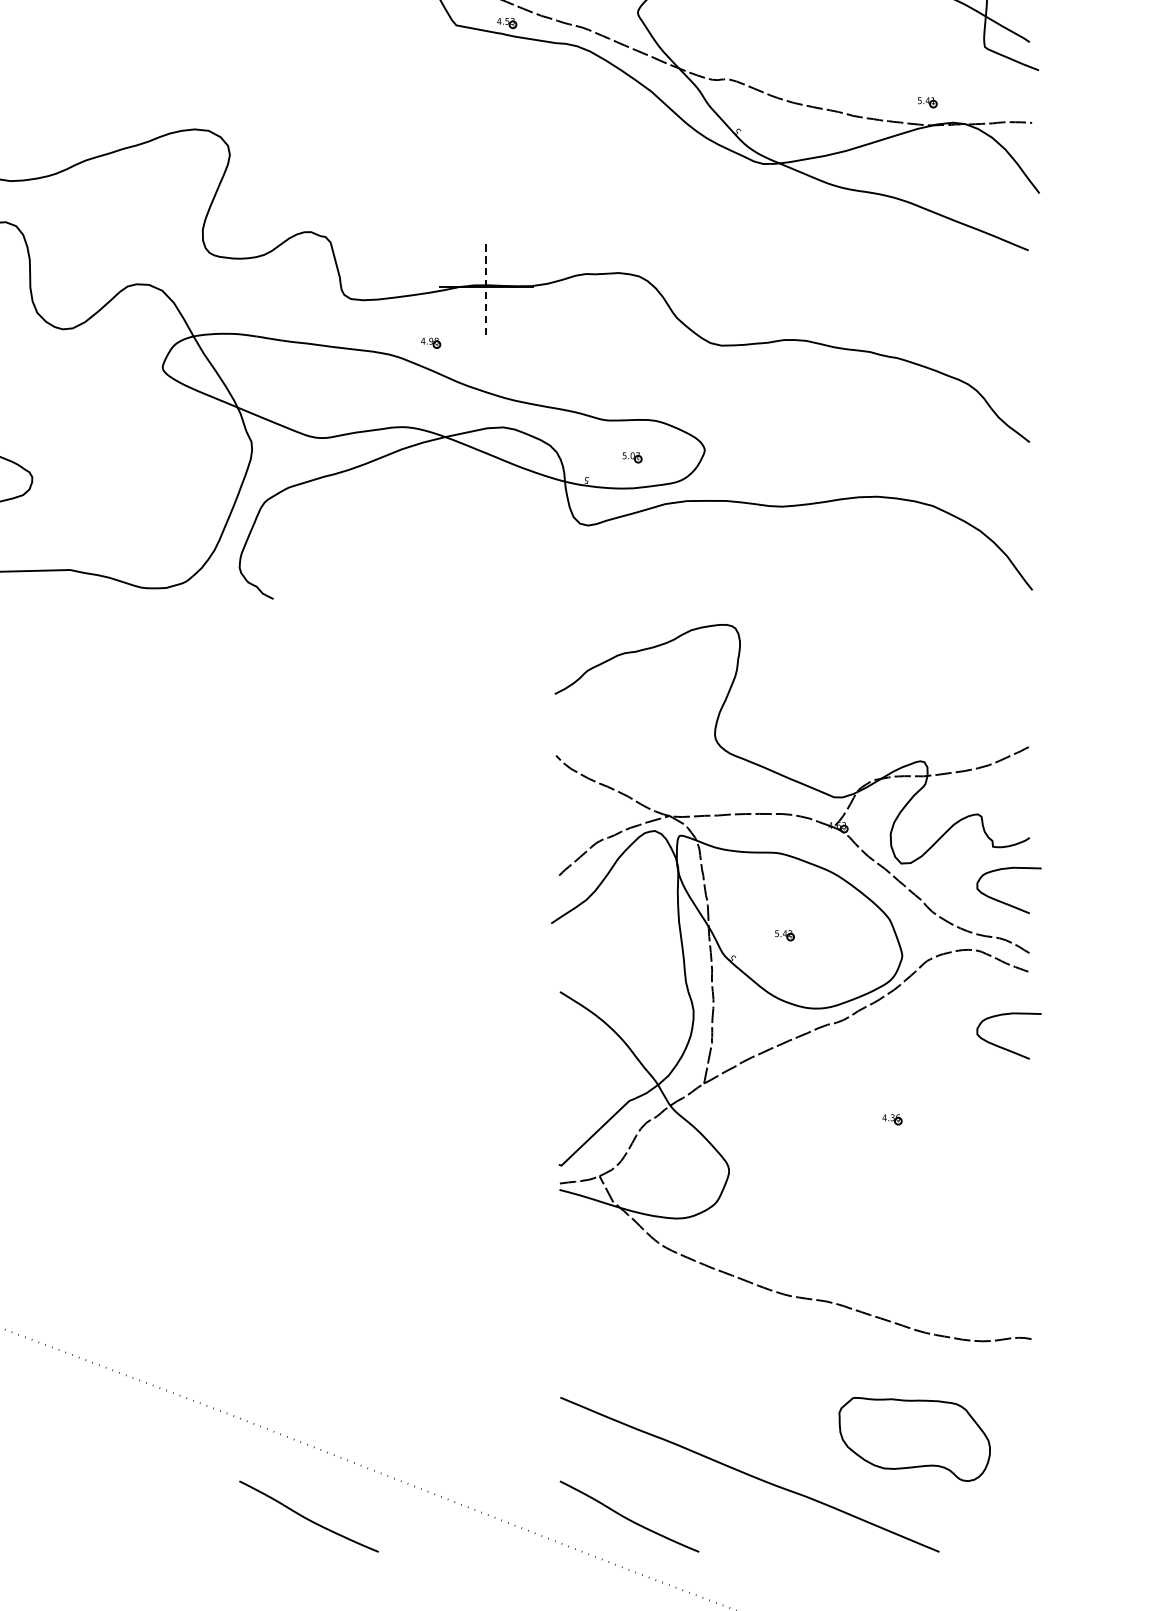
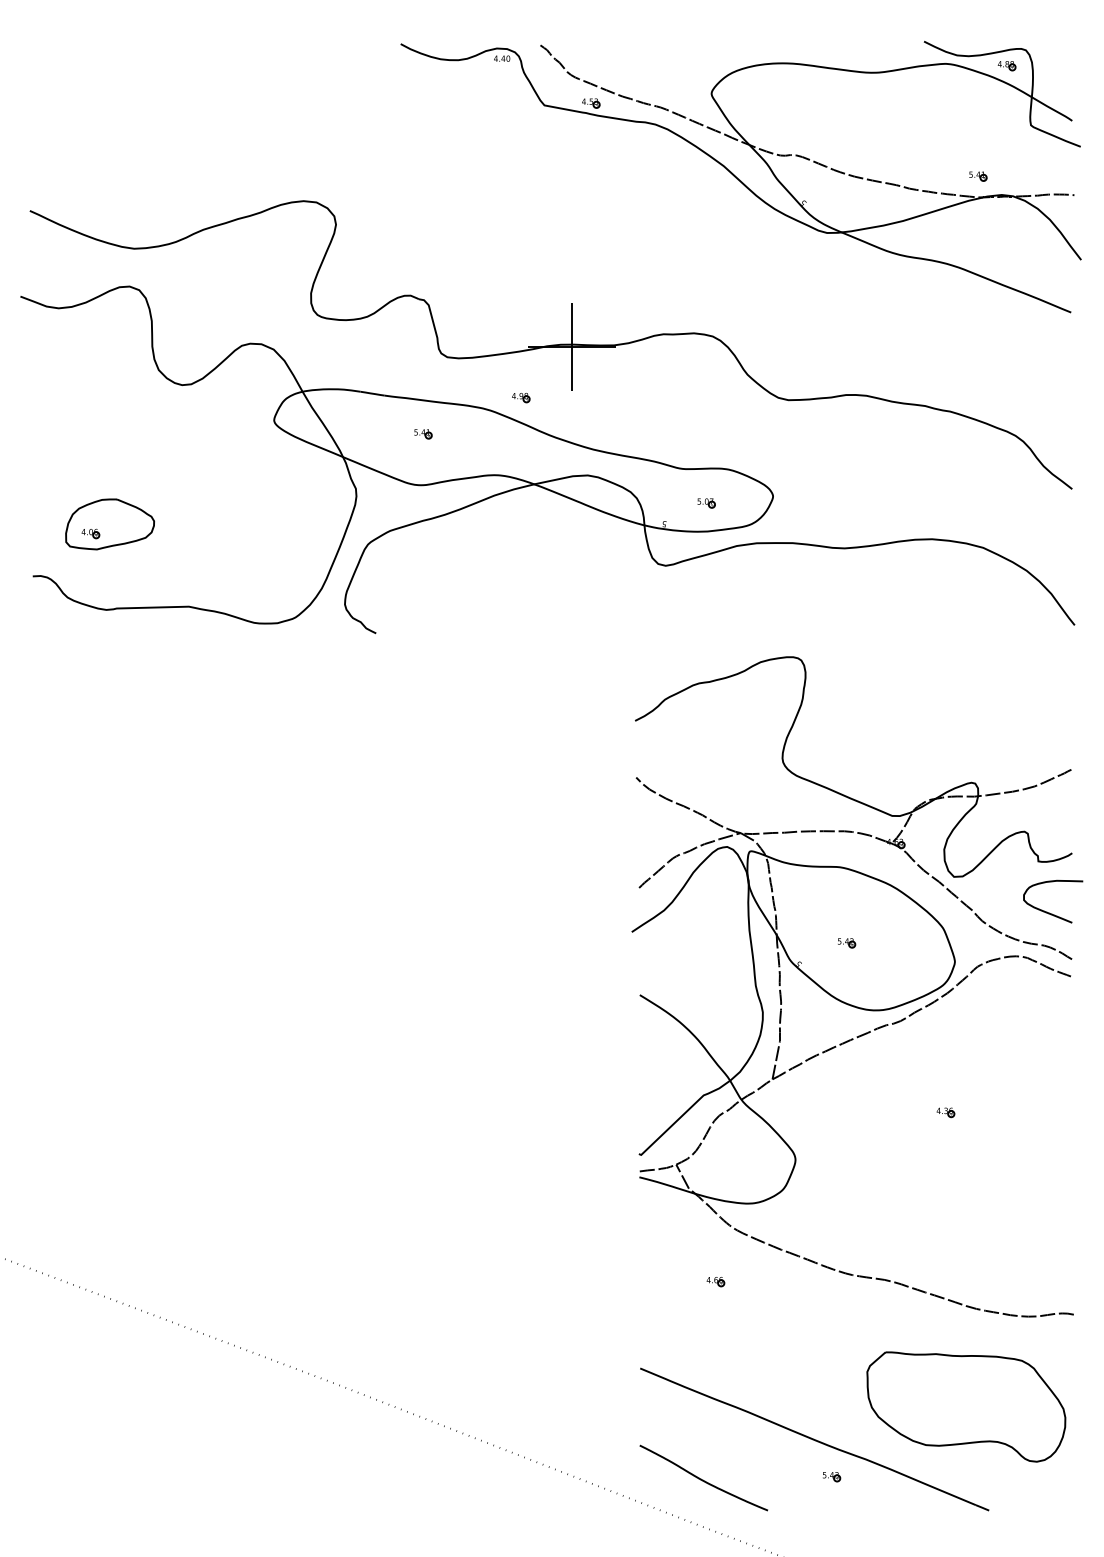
line: (486, 287) -> (572, 346), dashed -> solid
part: (324, 382) -> (423, 434), added
curve: (1002, 1046) -> (1047, 1045), removed
part: (642, 1304) -> (715, 1282), added
part: (914, 1438) -> (966, 1406), size x1.43
part: (769, 1516) -> (832, 1477), added
curve: (308, 1518) -> (408, 1479), removed

